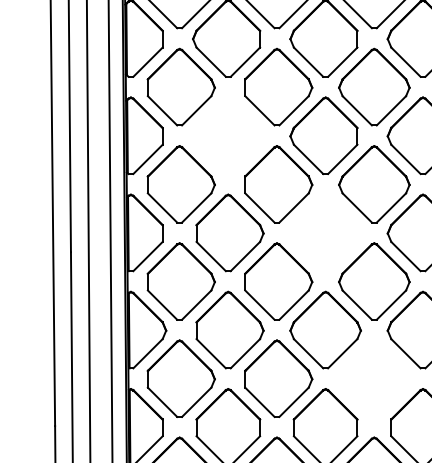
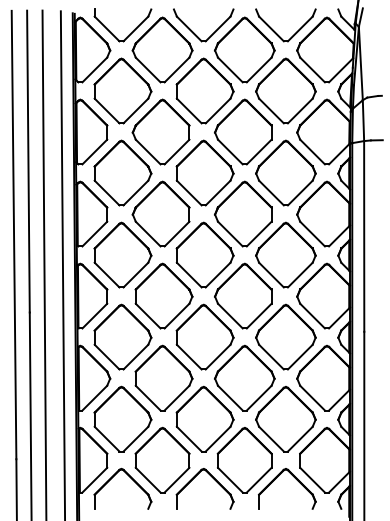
part: (225, 135) -> (160, 213), added
part: (324, 232) -> (243, 295), added
part: (373, 379) -> (285, 419), added

